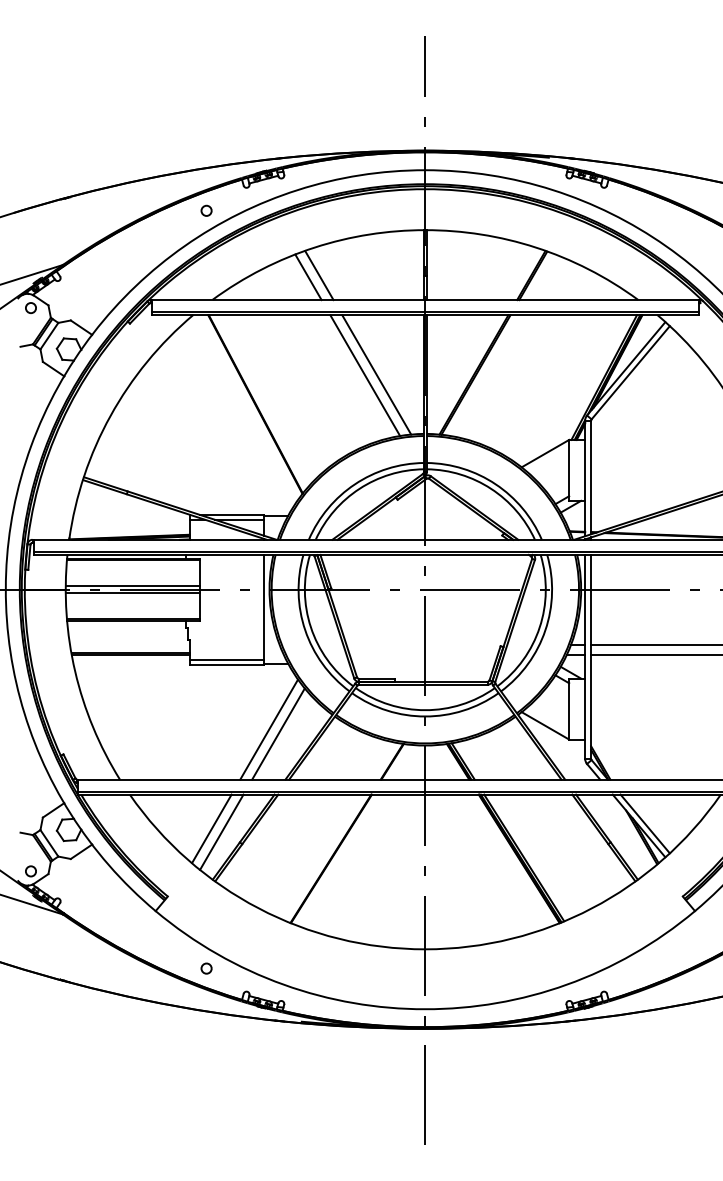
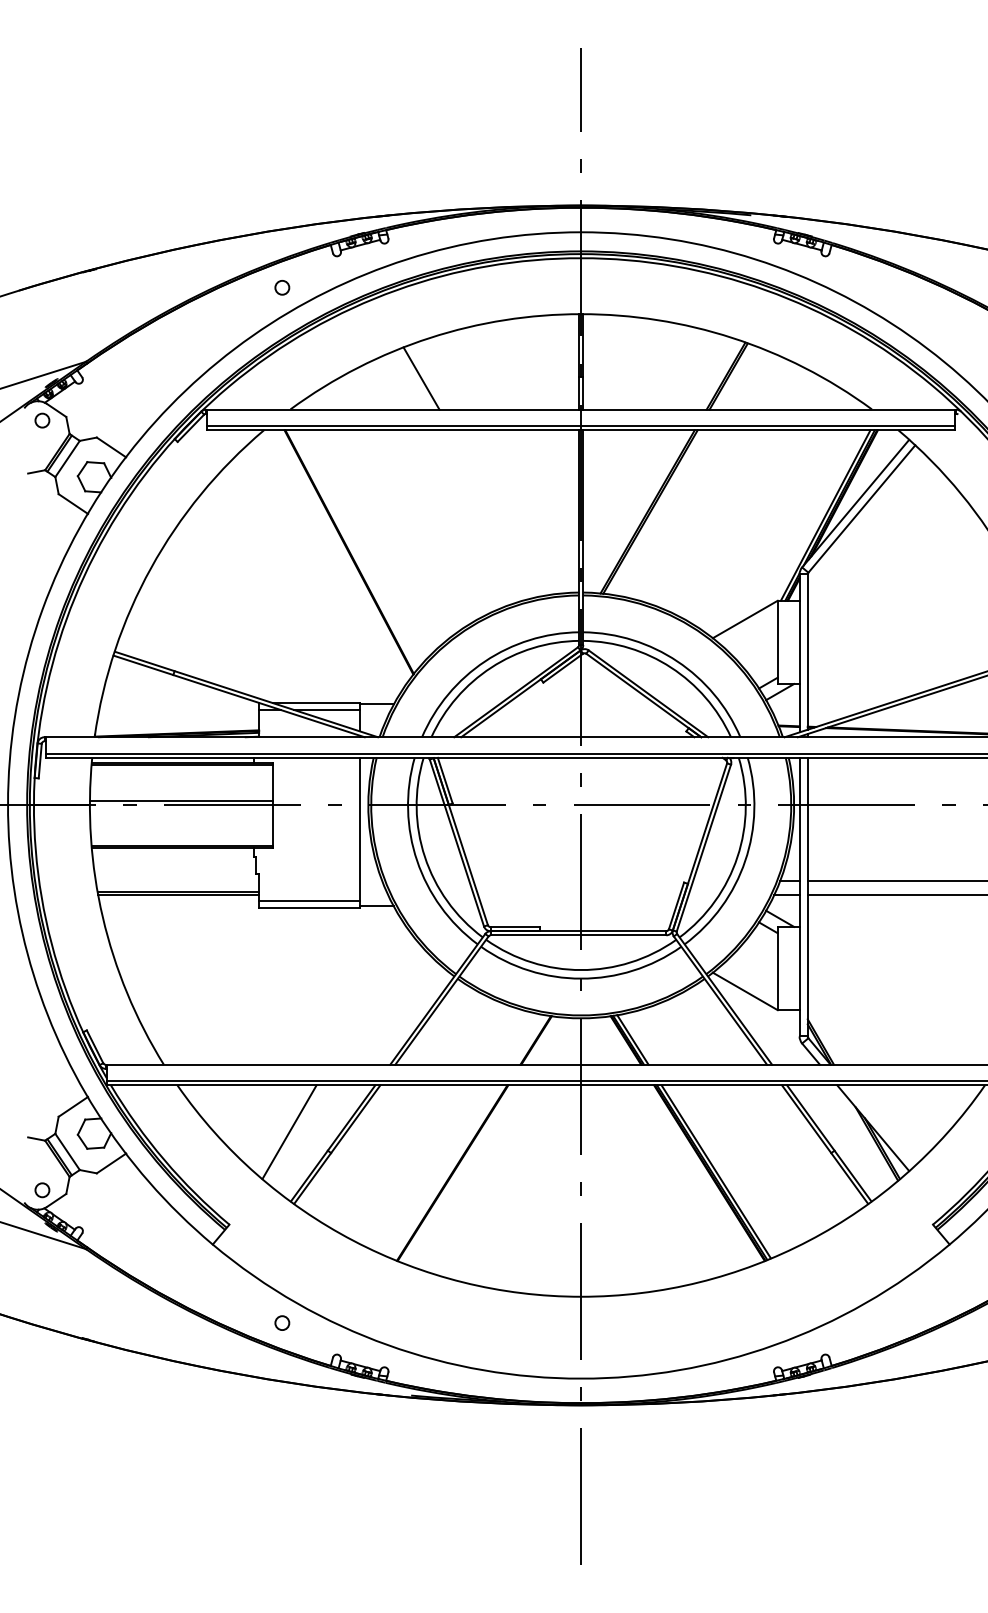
line: (319, 275) -> (436, 375), removed
line: (376, 374) -> (514, 511), removed
line: (364, 375) -> (498, 512), removed
line: (132, 593) -> (181, 810), removed
line: (268, 729) -> (367, 996), removed
line: (278, 733) -> (380, 1002), removed
line: (645, 823) -> (881, 1125), removed
line: (221, 832) -> (302, 1136), removed

